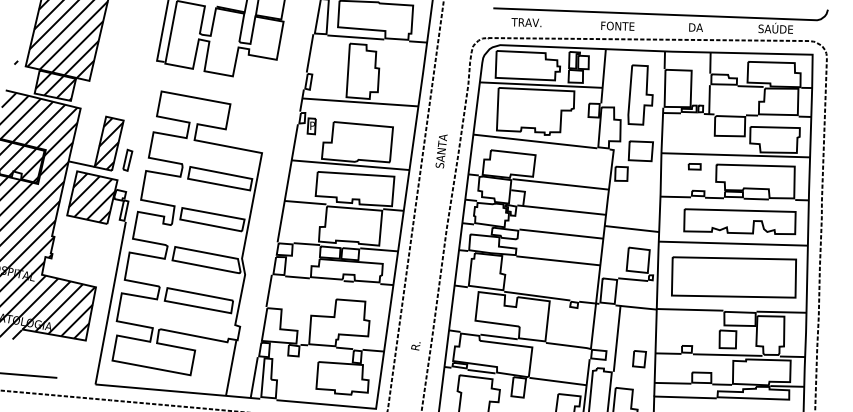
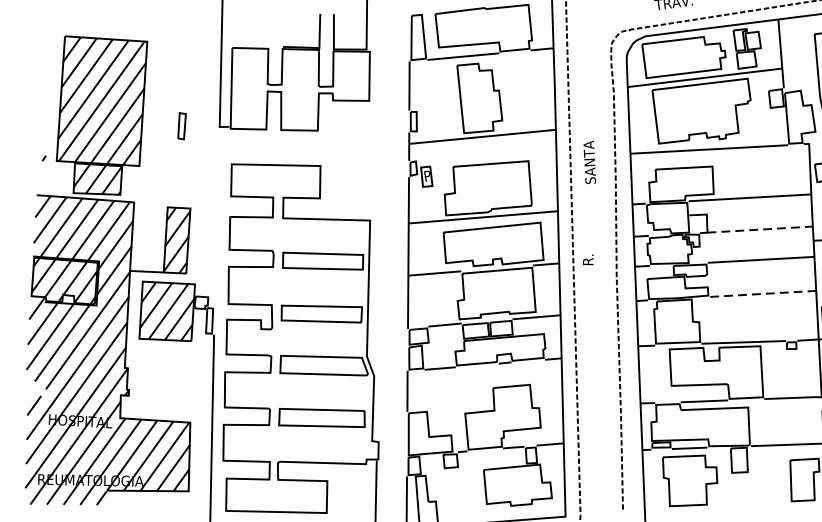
text: (441, 151) -> (589, 162), moved
part: (127, 159) -> (181, 125), moved
line: (564, 210) -> (760, 229), solid -> dashed
line: (557, 260) -> (761, 293), solid -> dashed
text: (415, 346) -> (587, 260), moved

